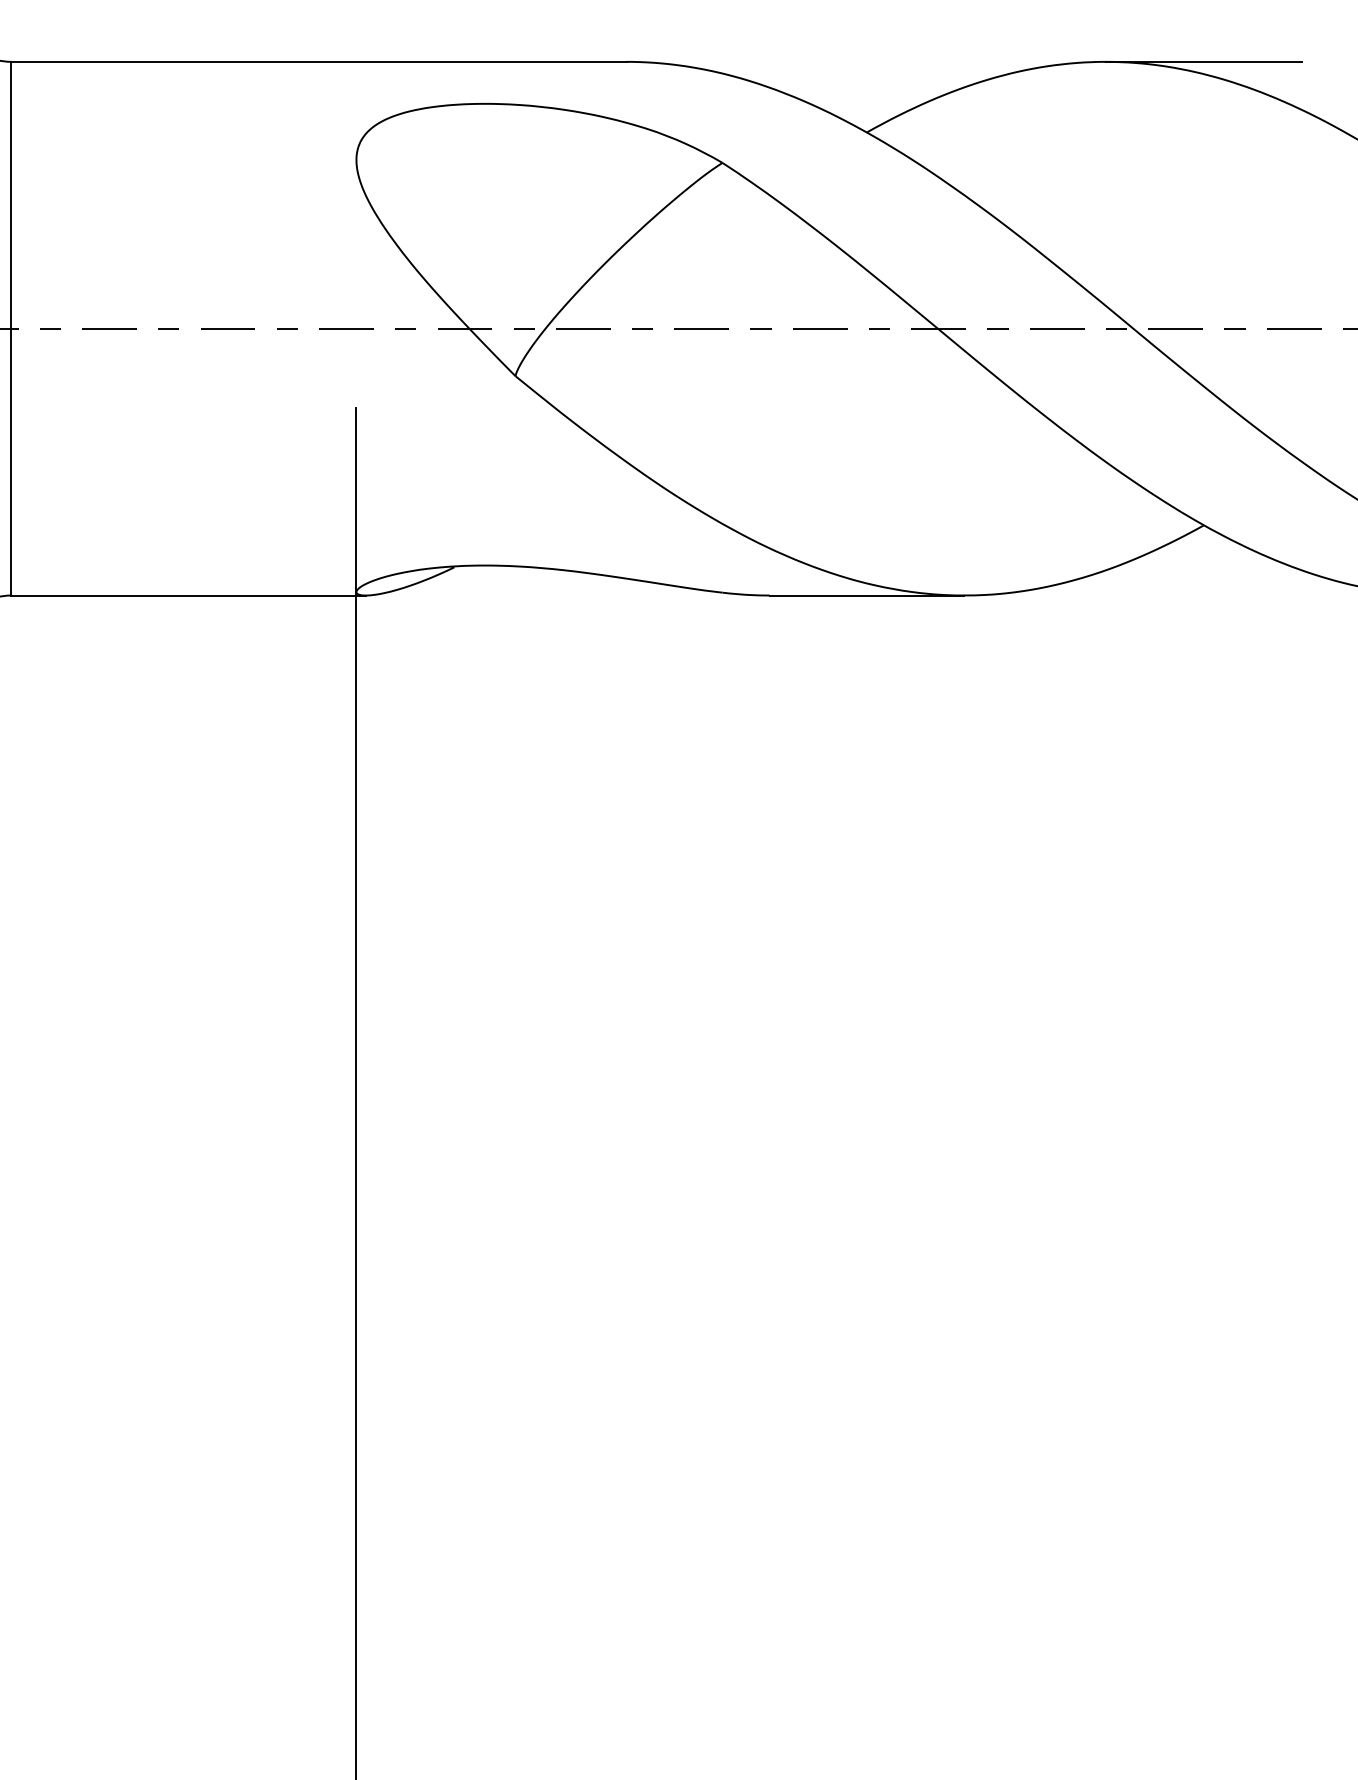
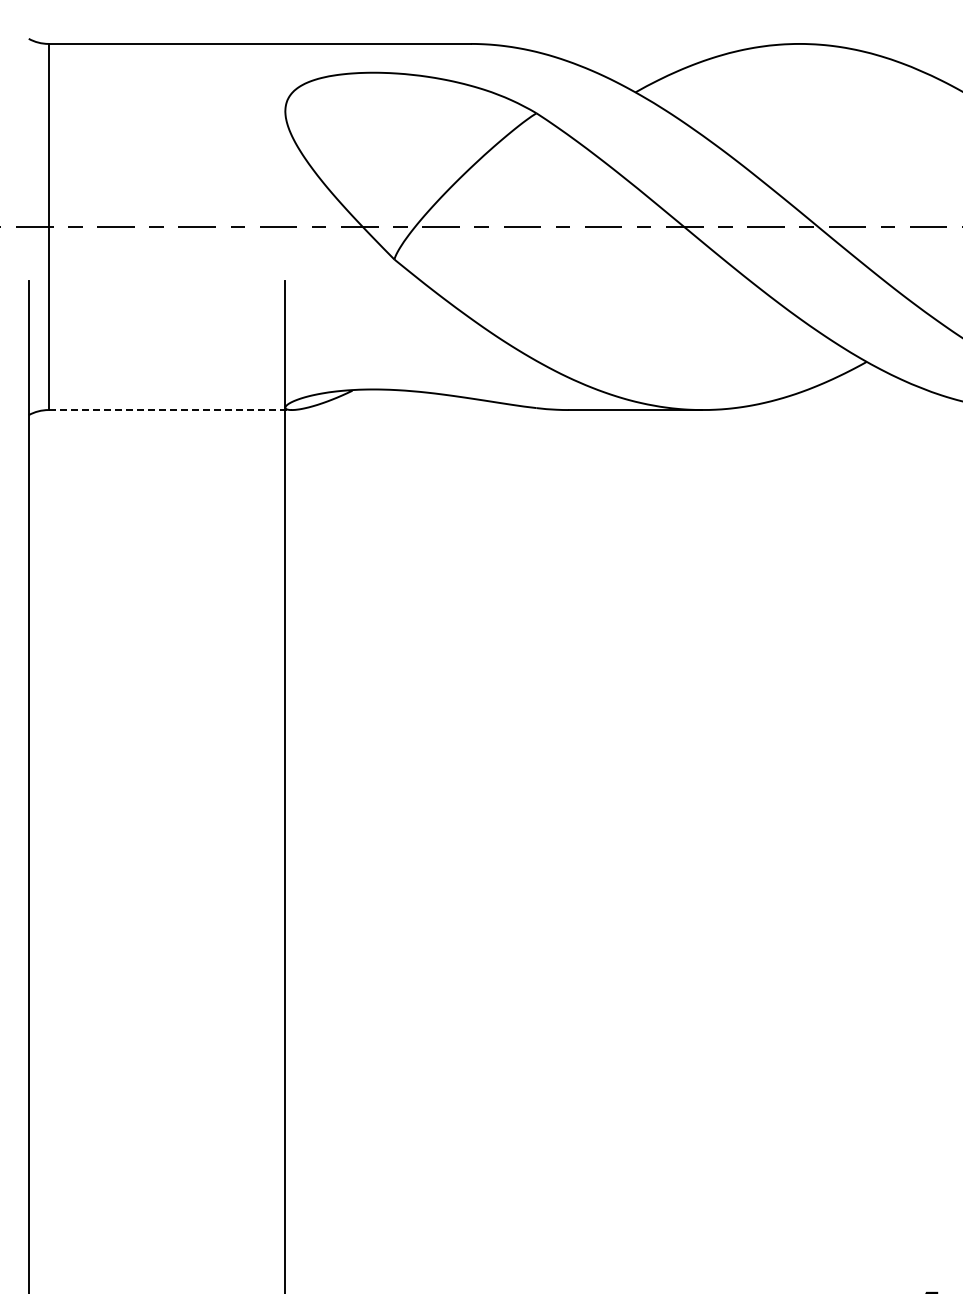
line: (1203, 61) -> (866, 43), removed
line: (189, 596) -> (170, 410), solid -> dashed

